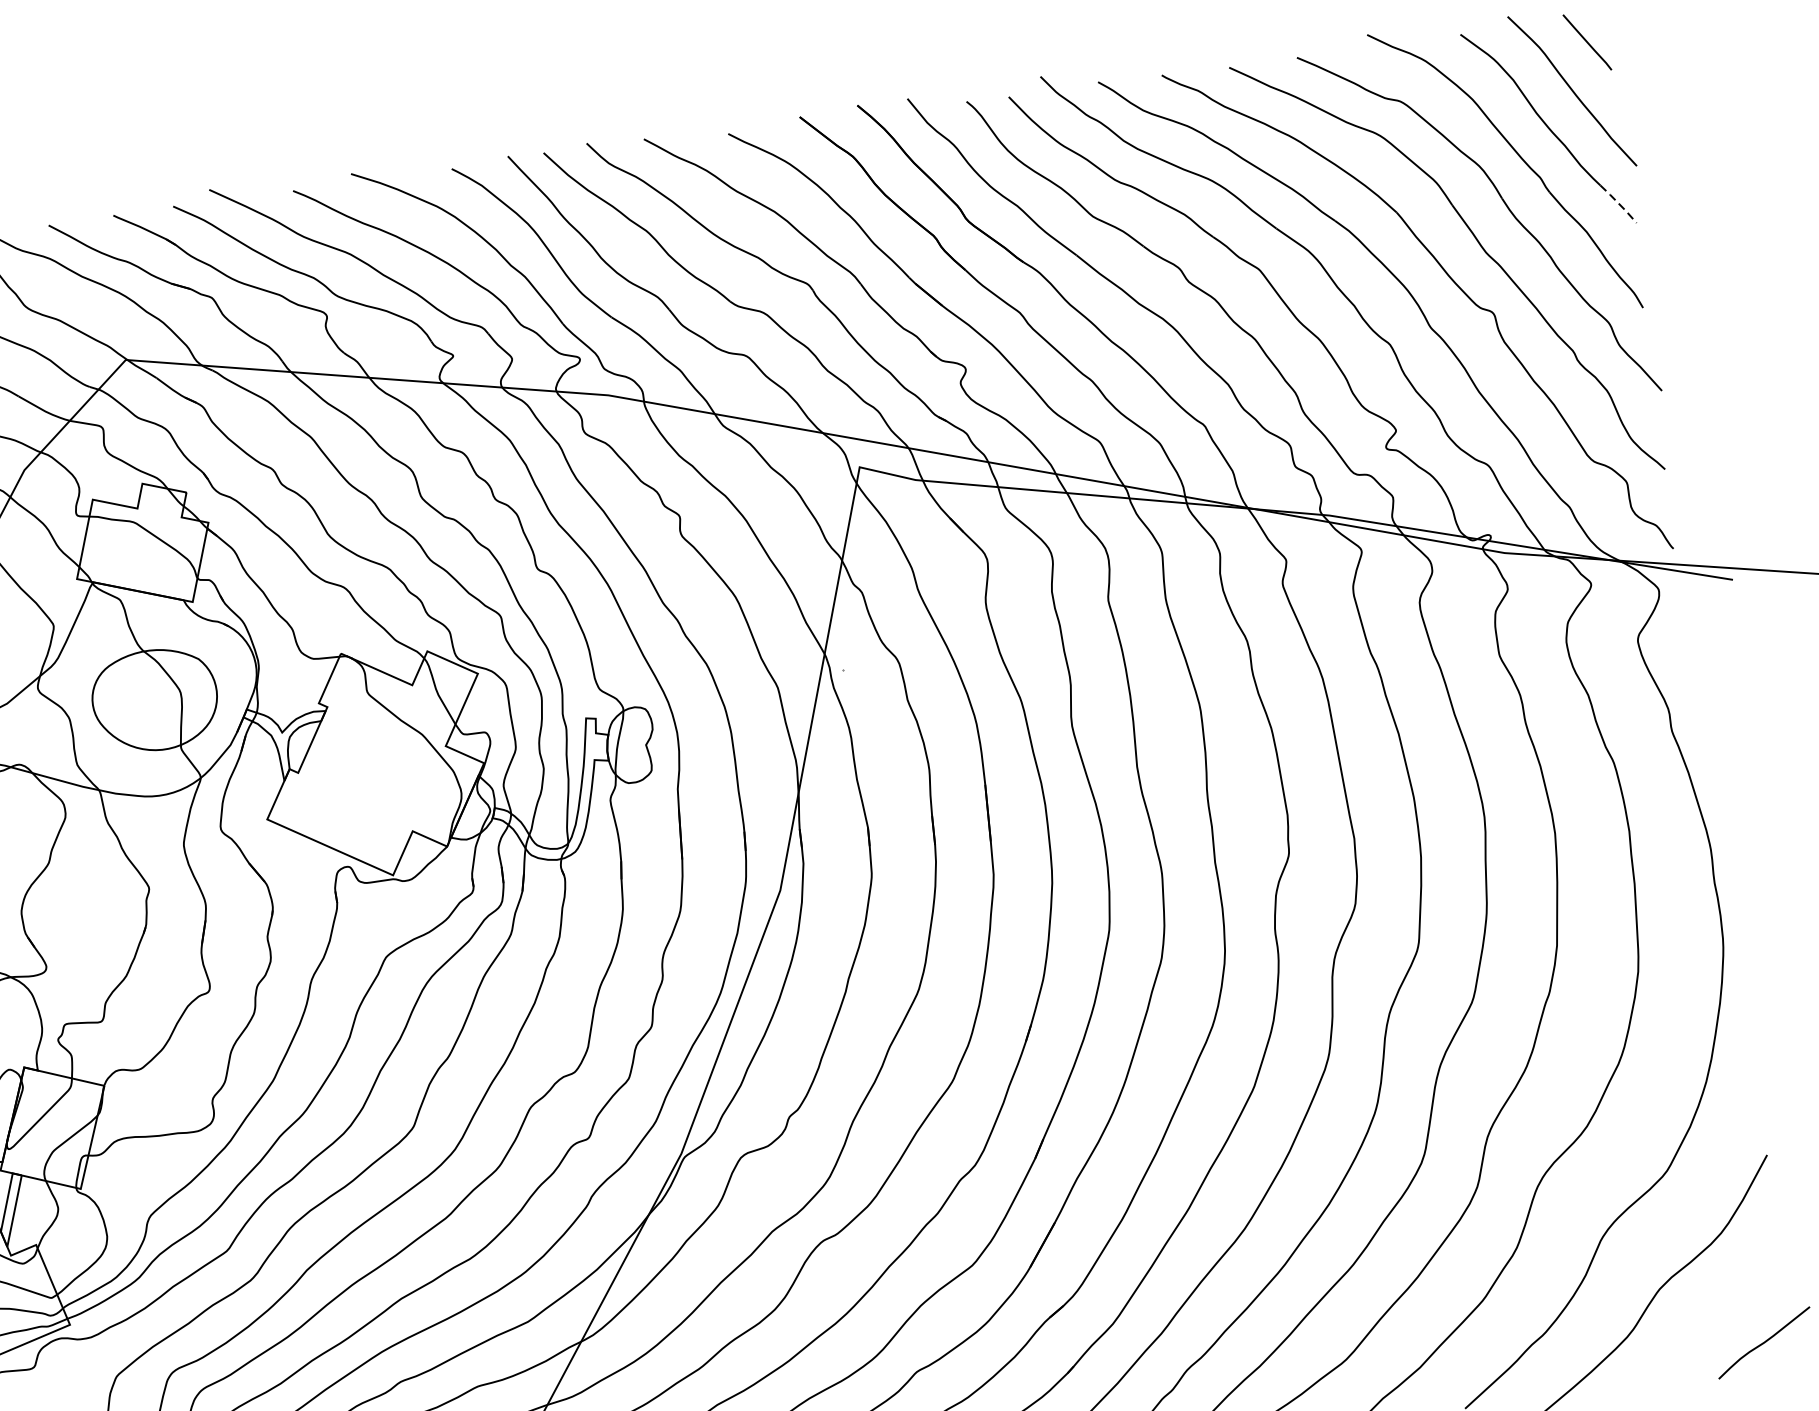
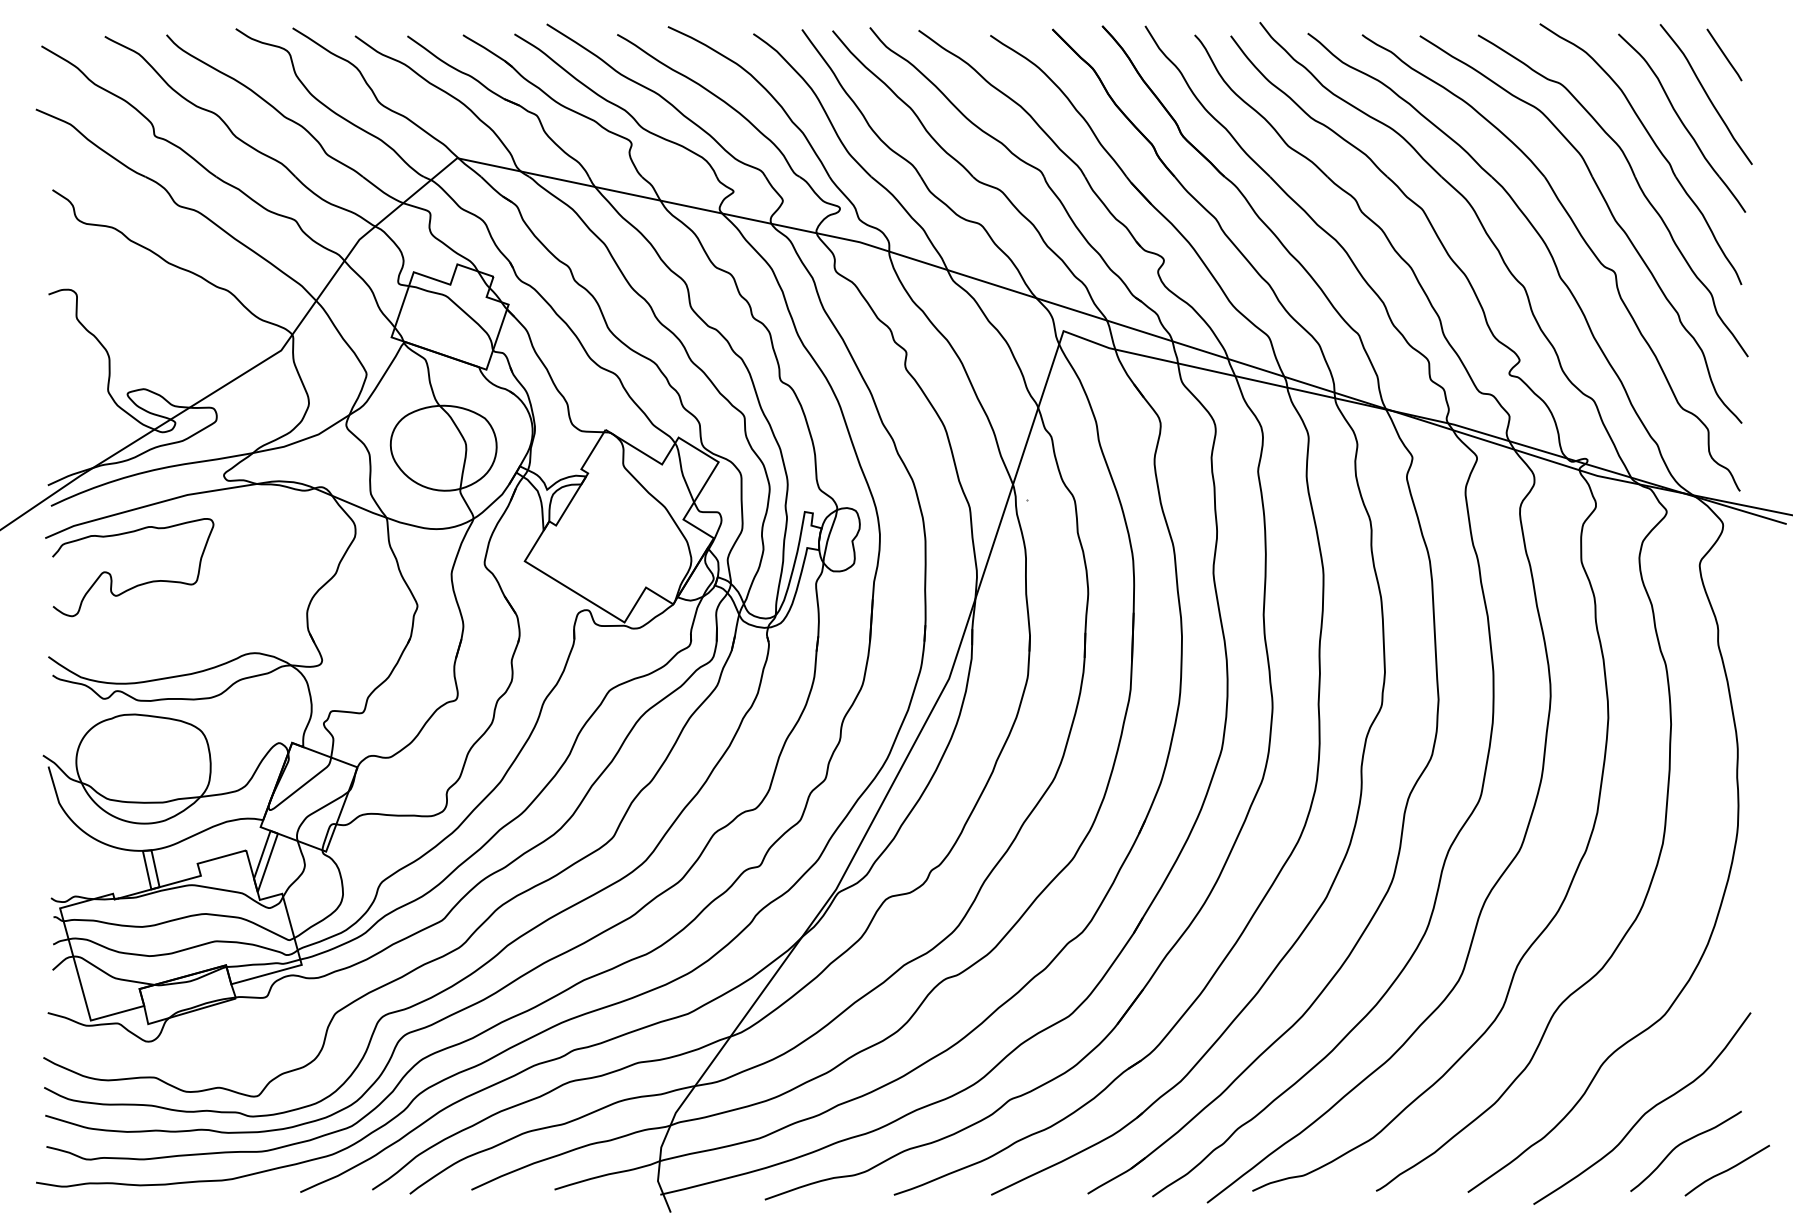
line: (1619, 203) -> (1733, 194), dashed -> solid
curve: (1707, 1319) -> (1682, 1144), added

